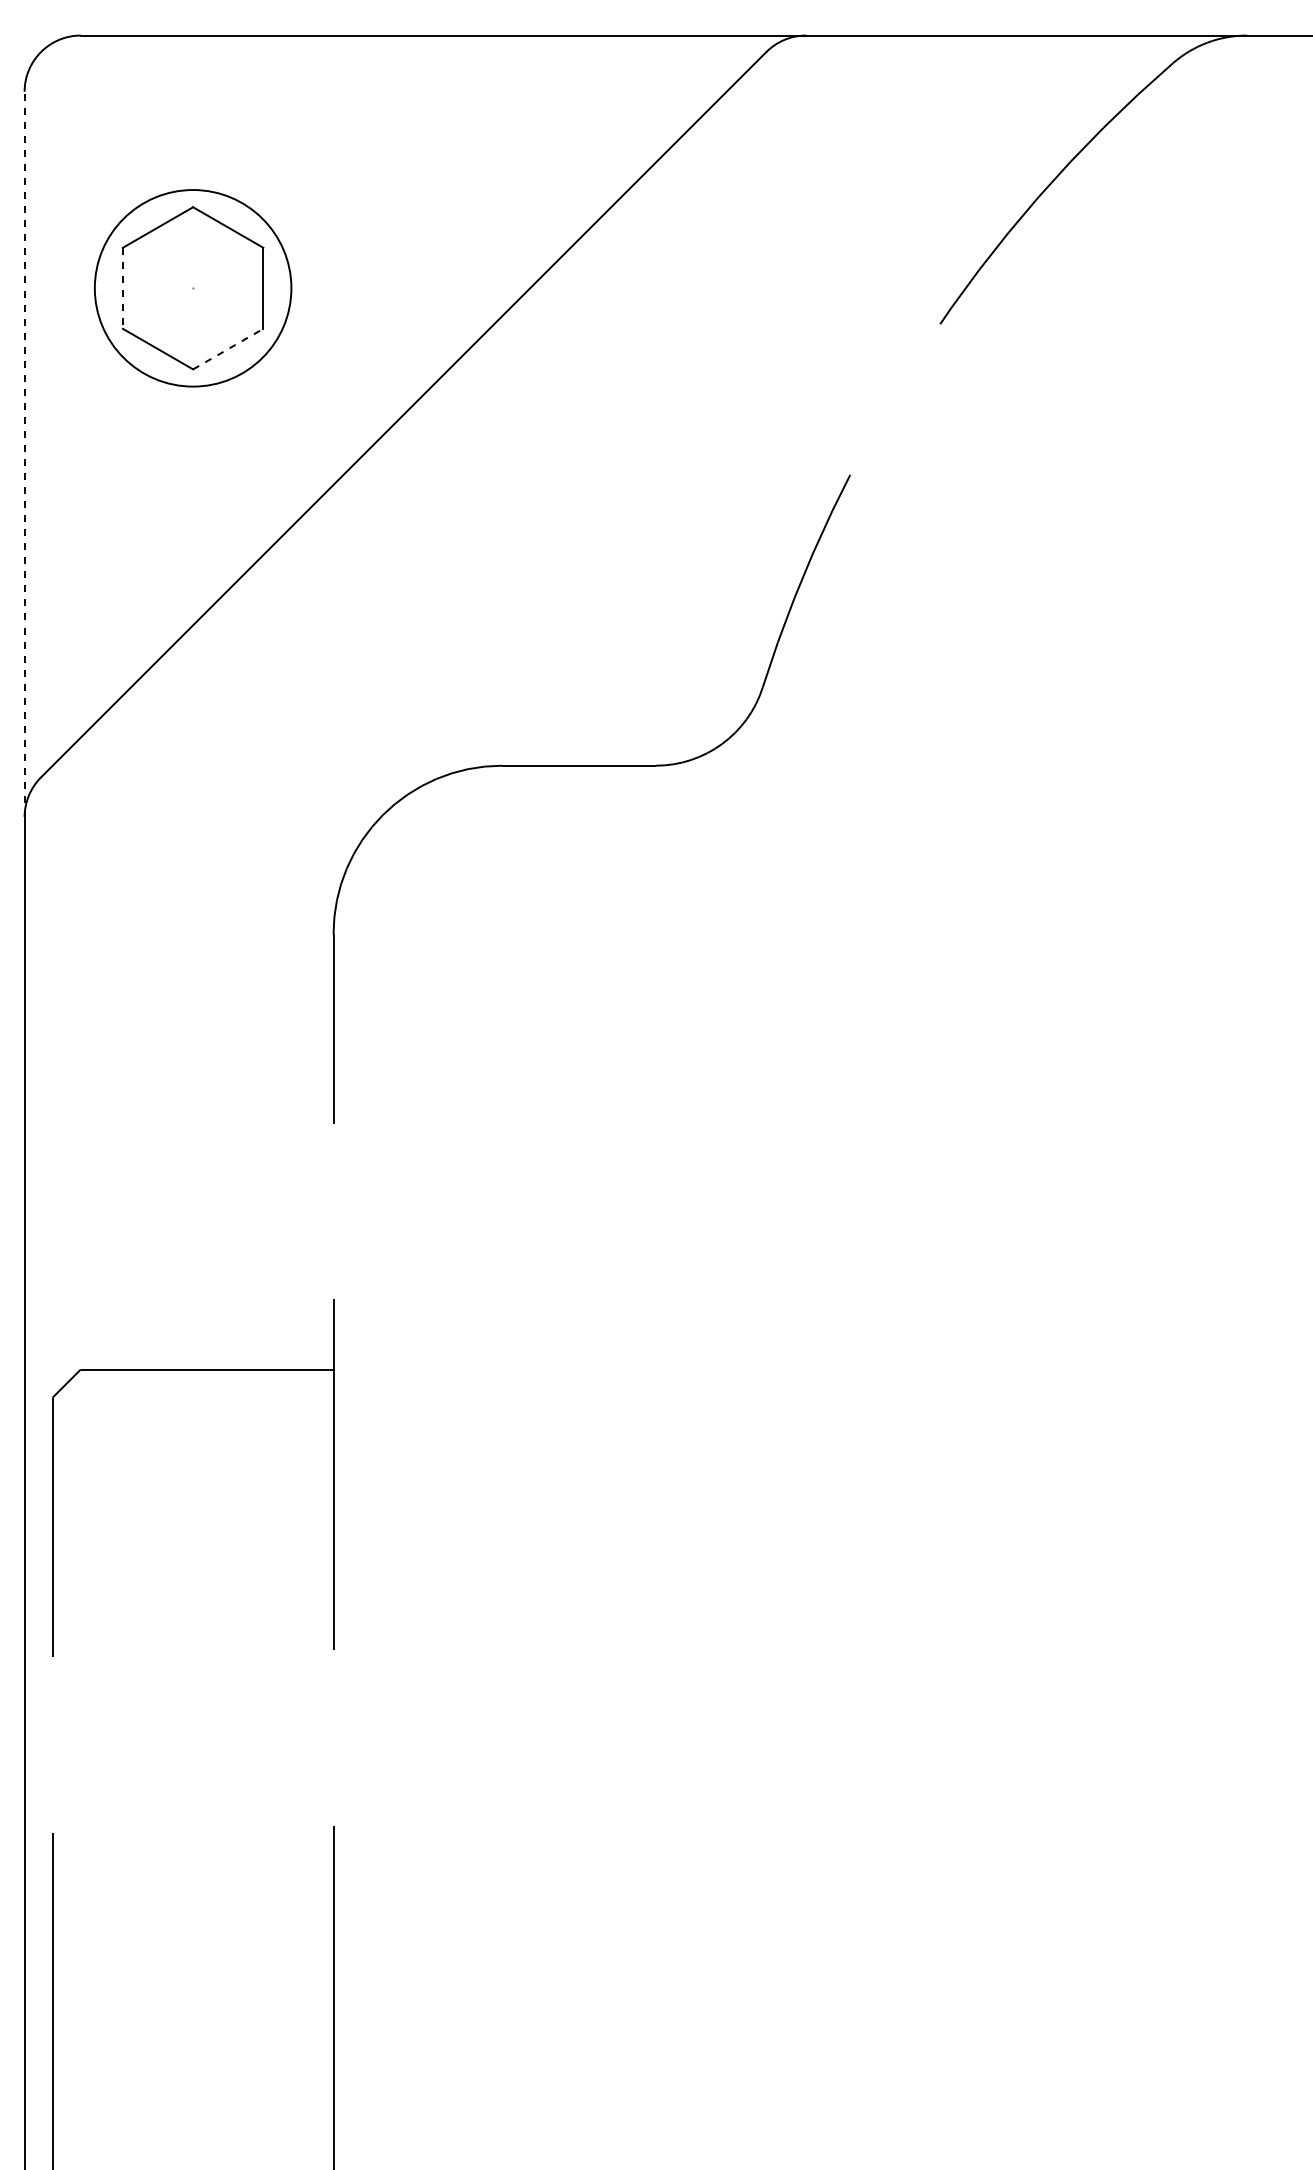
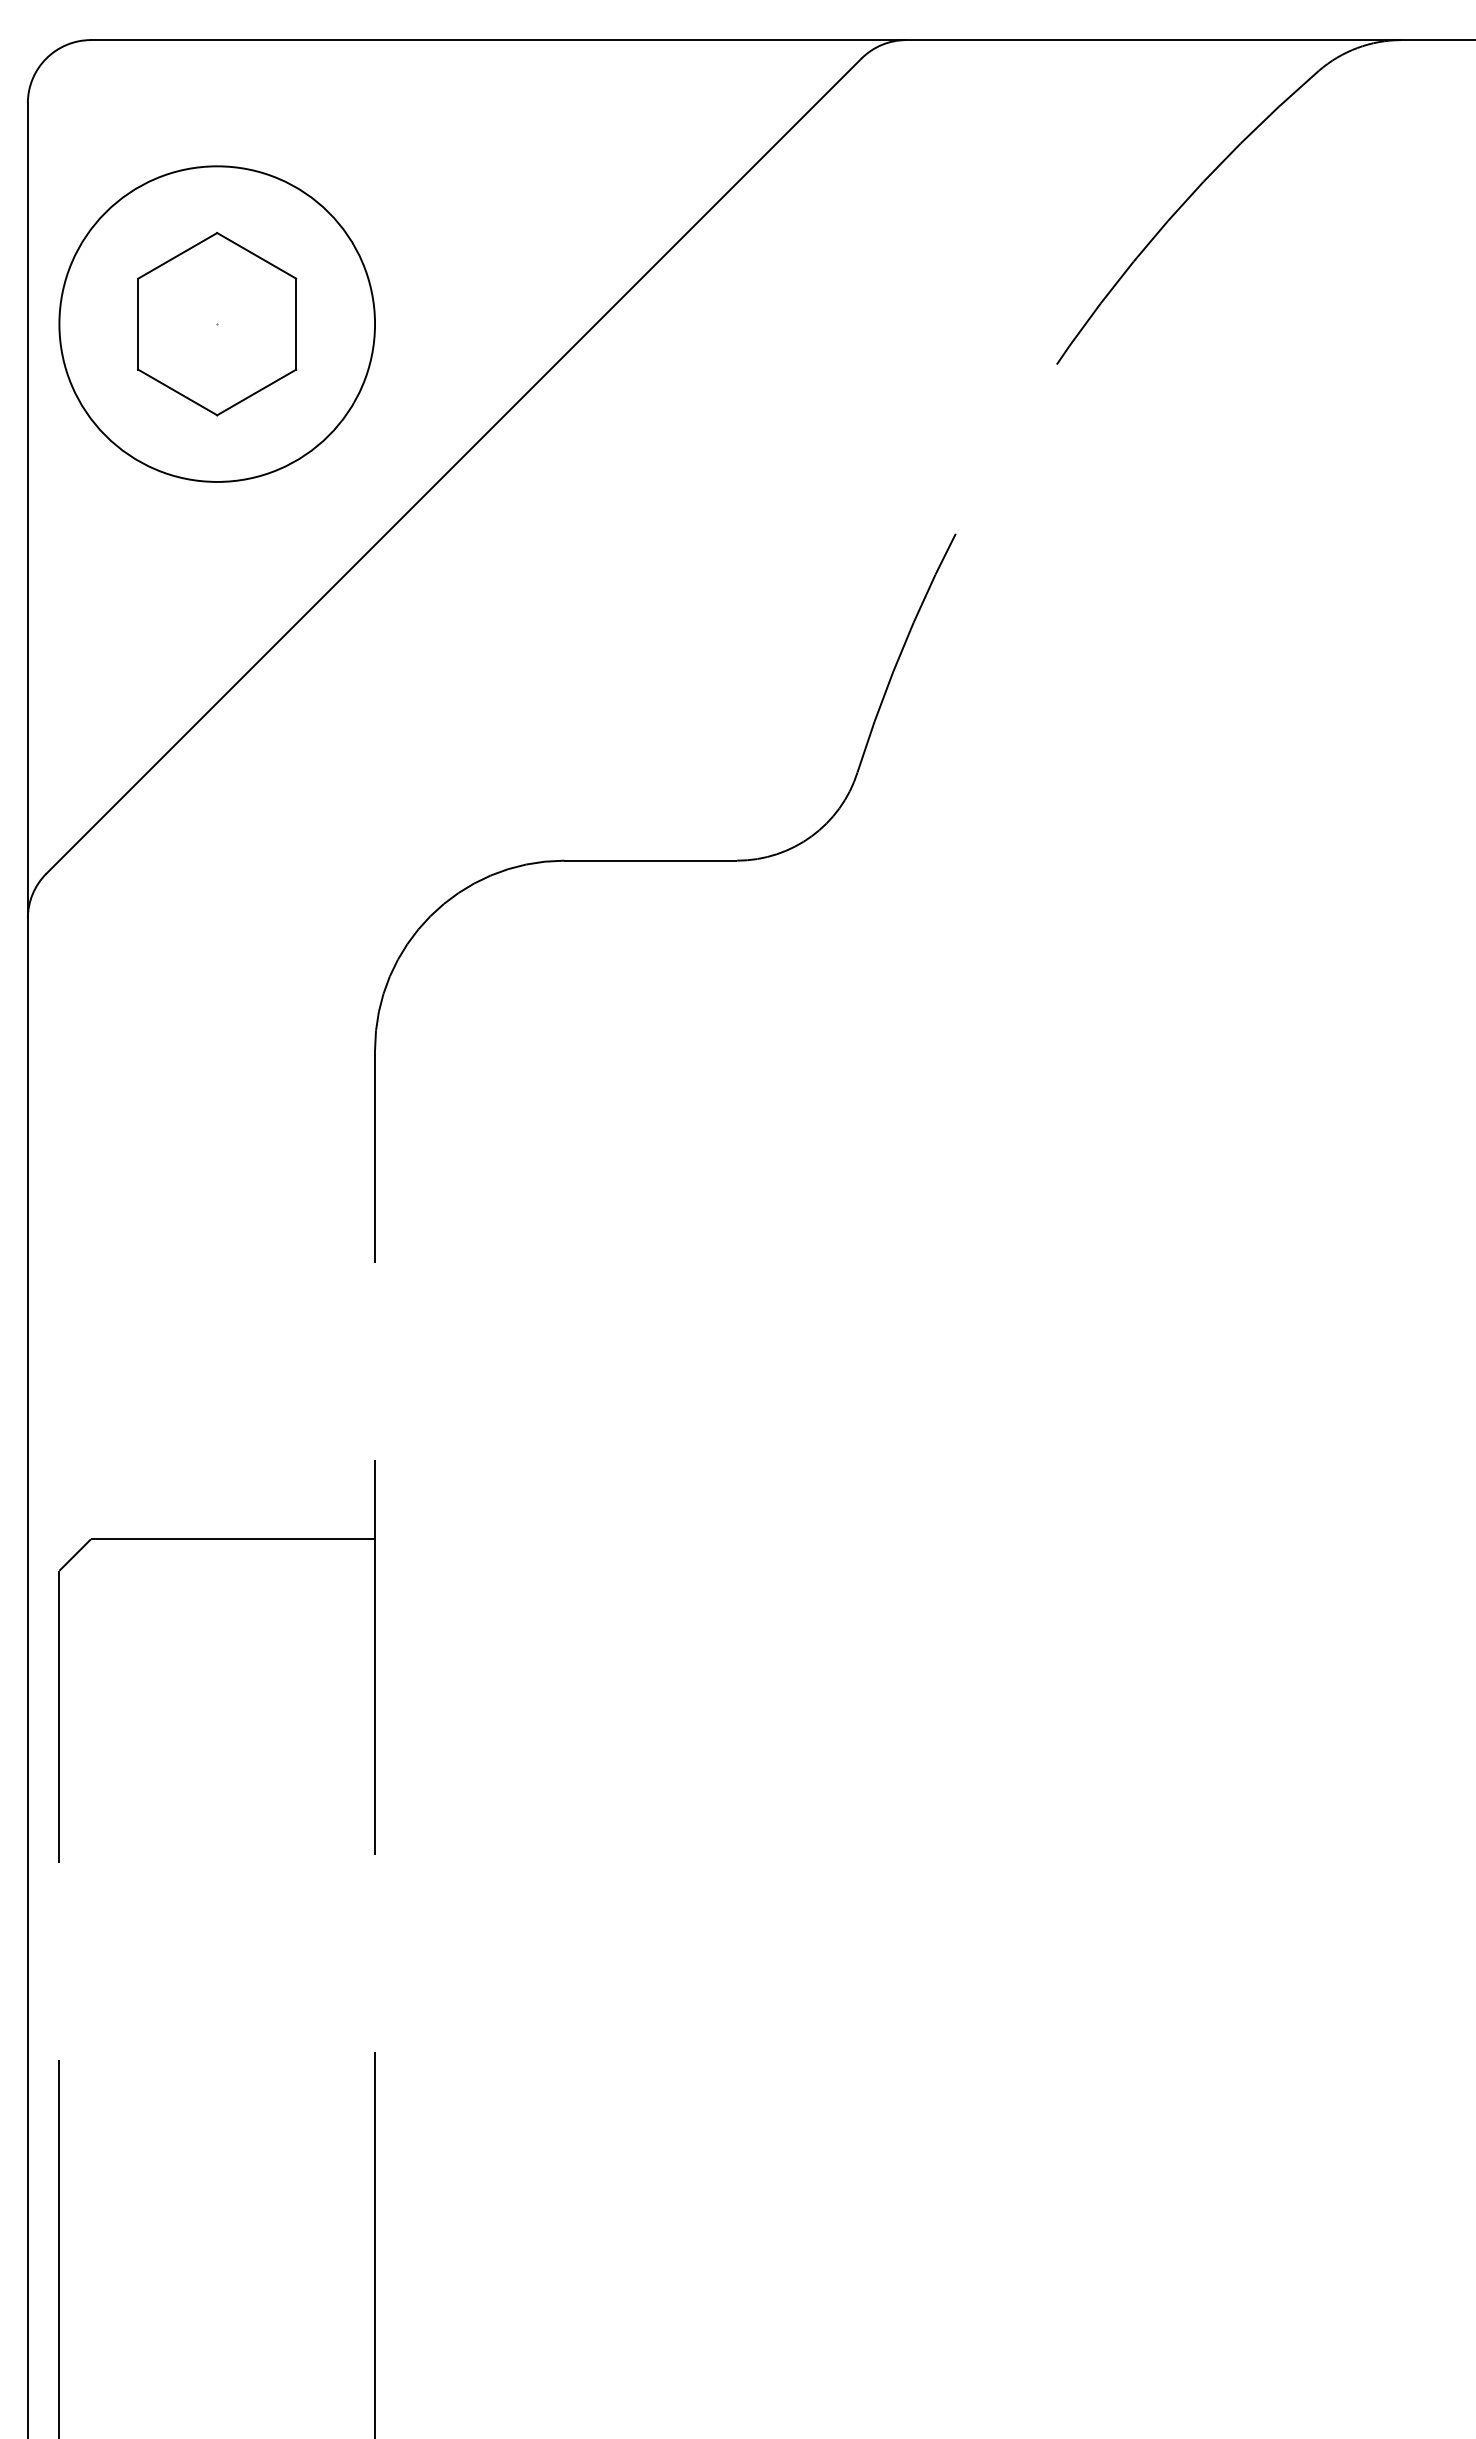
circle: (193, 287) -> (217, 323), size x1.43
line: (123, 288) -> (138, 324), dashed -> solid
line: (228, 349) -> (256, 392), dashed -> solid
line: (24, 454) -> (27, 510), dashed -> solid

